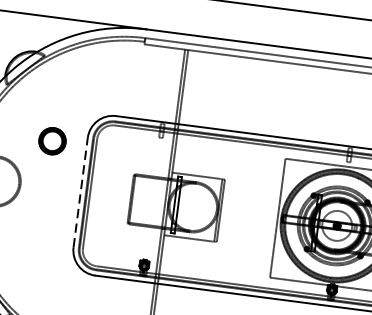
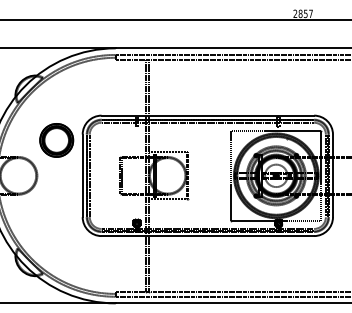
part: (52, 141) -> (56, 140), size x1.67
line: (80, 192) -> (82, 175), dashed -> solid

